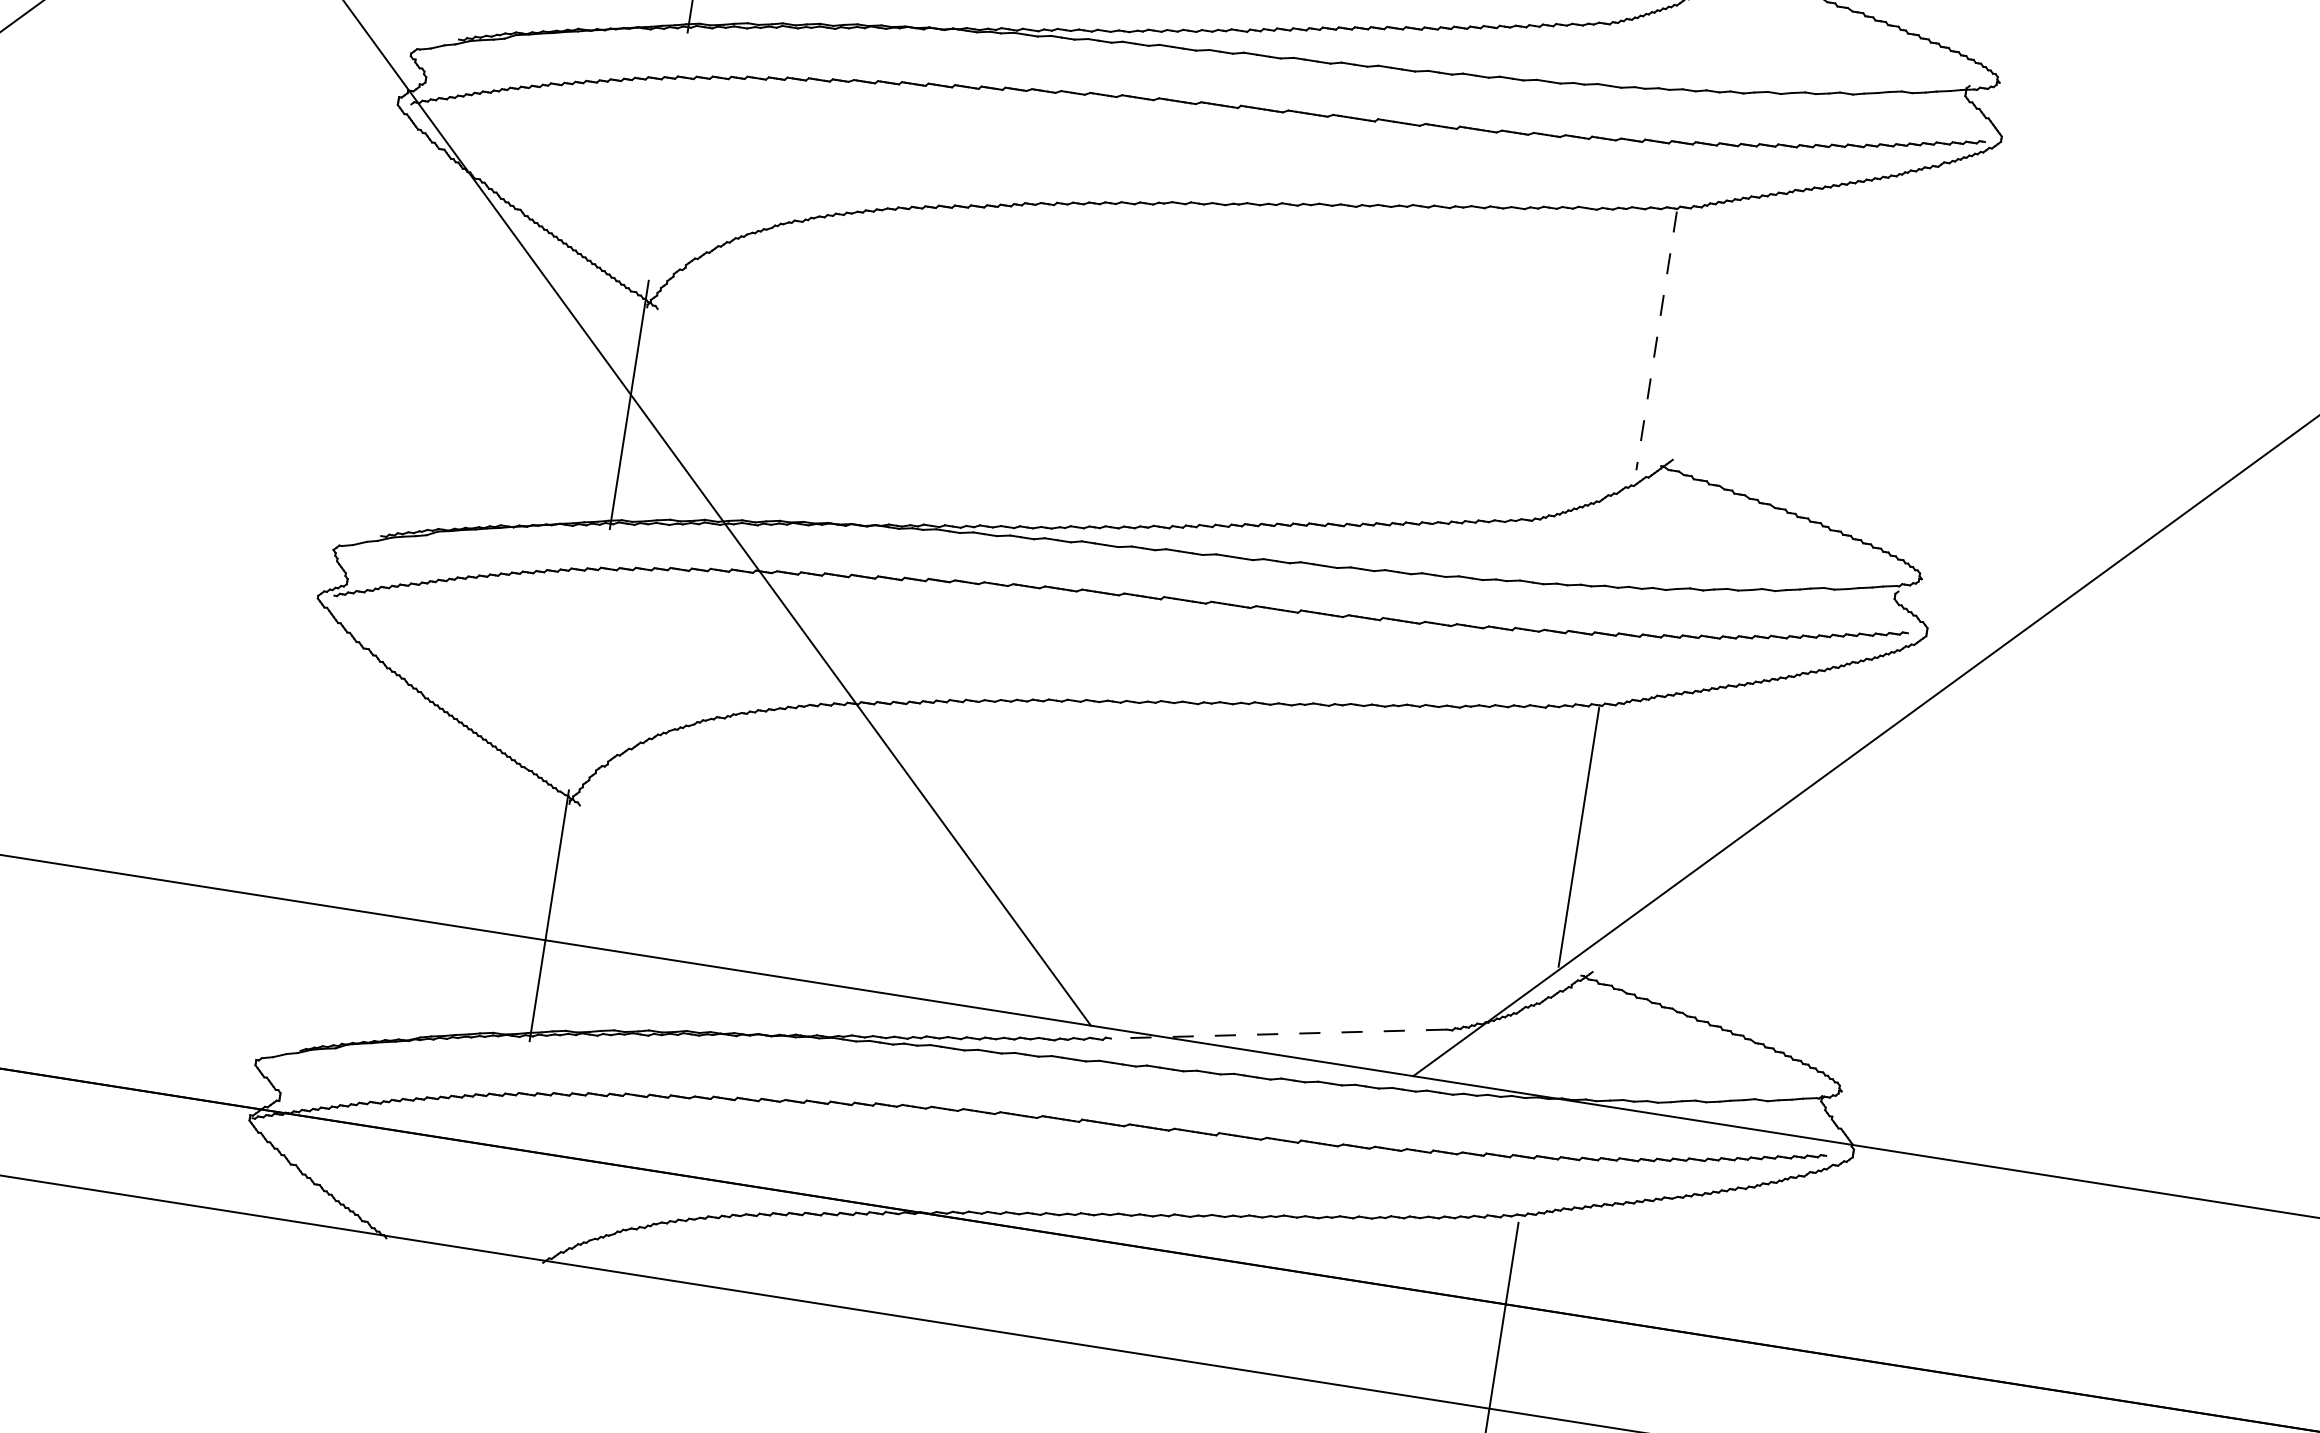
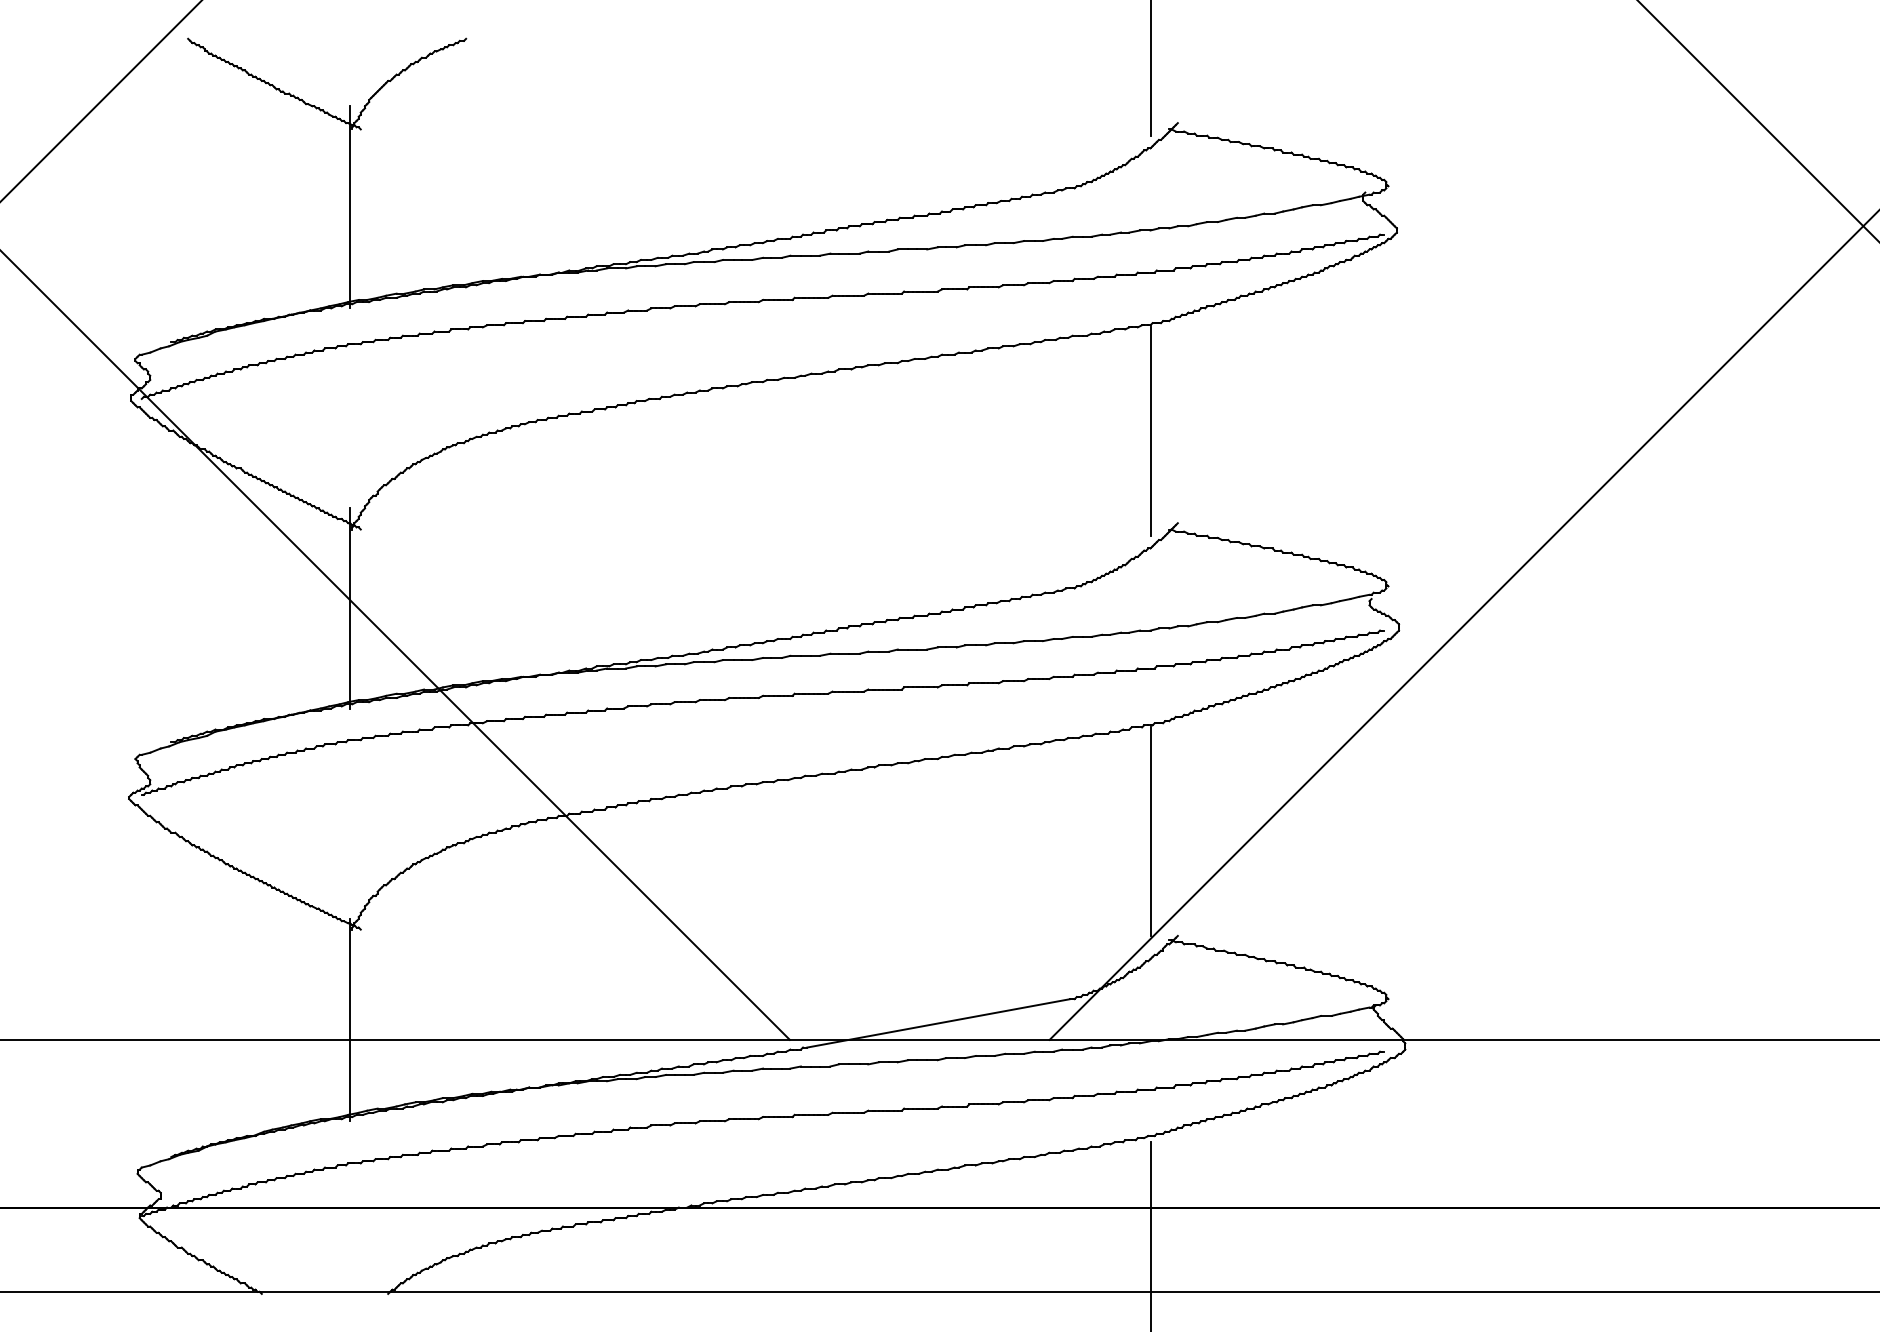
line: (1656, 342) -> (1150, 432), dashed -> solid
line: (1278, 1034) -> (938, 1023), dashed -> solid

